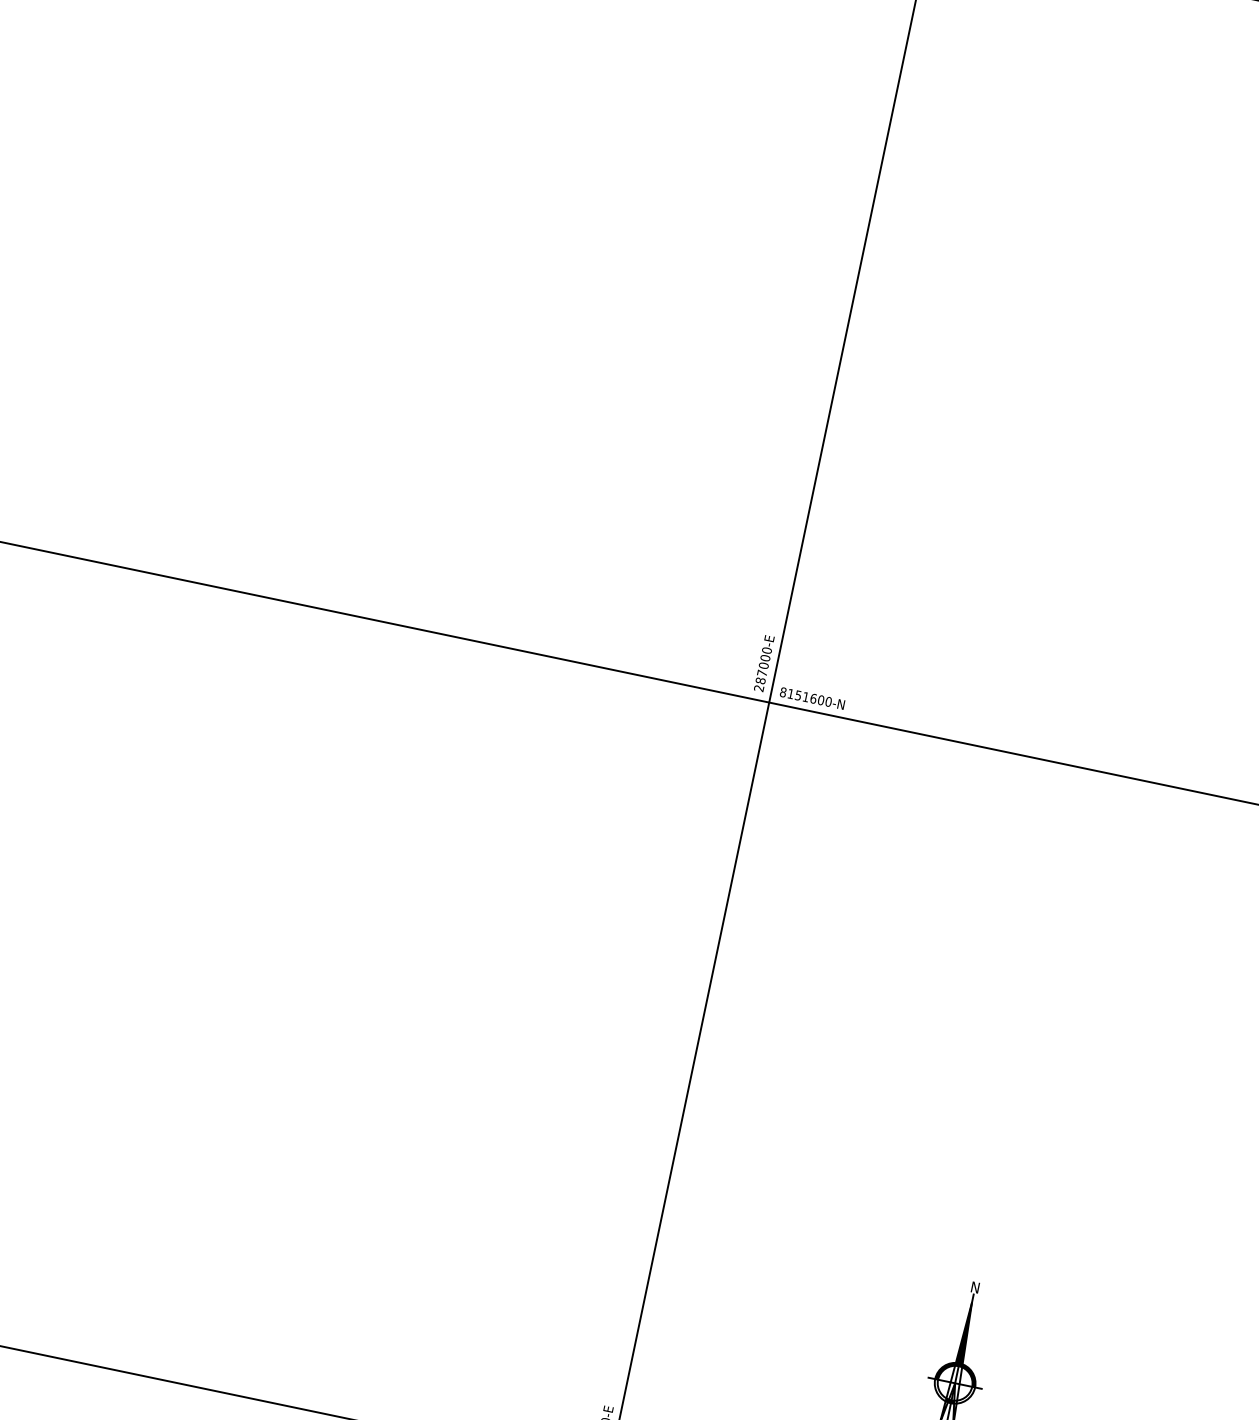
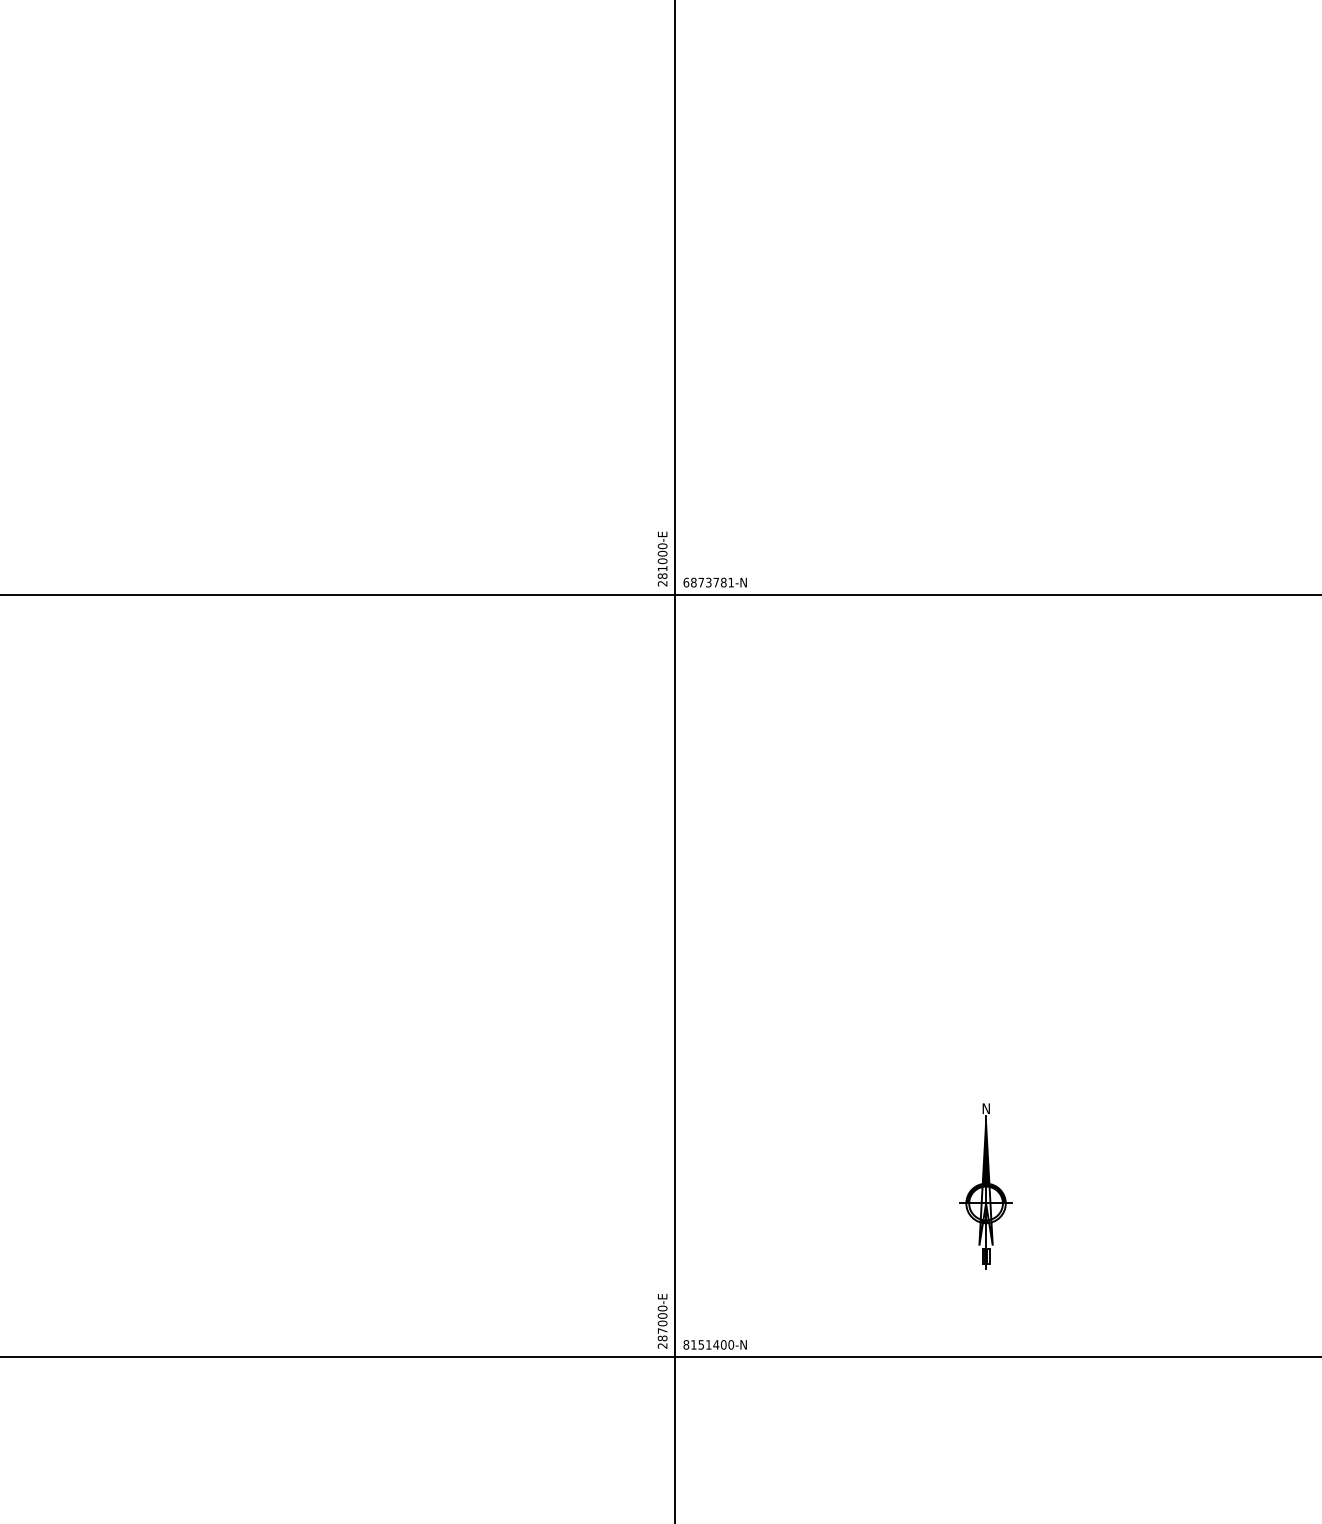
text: (762, 673) -> (662, 568), 287000-E -> 281000-E
text: (805, 696) -> (708, 582), 8151600-N -> 6873781-N

